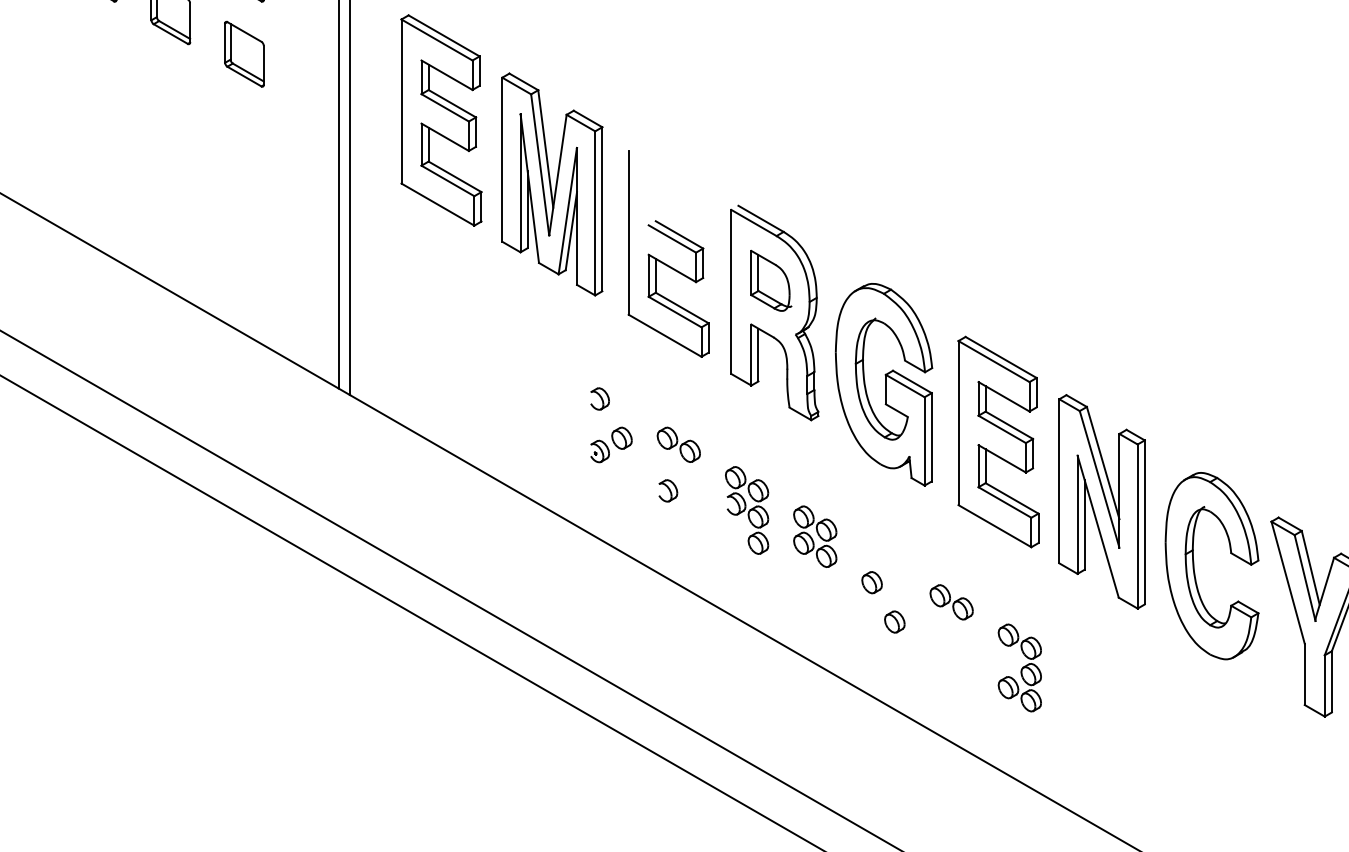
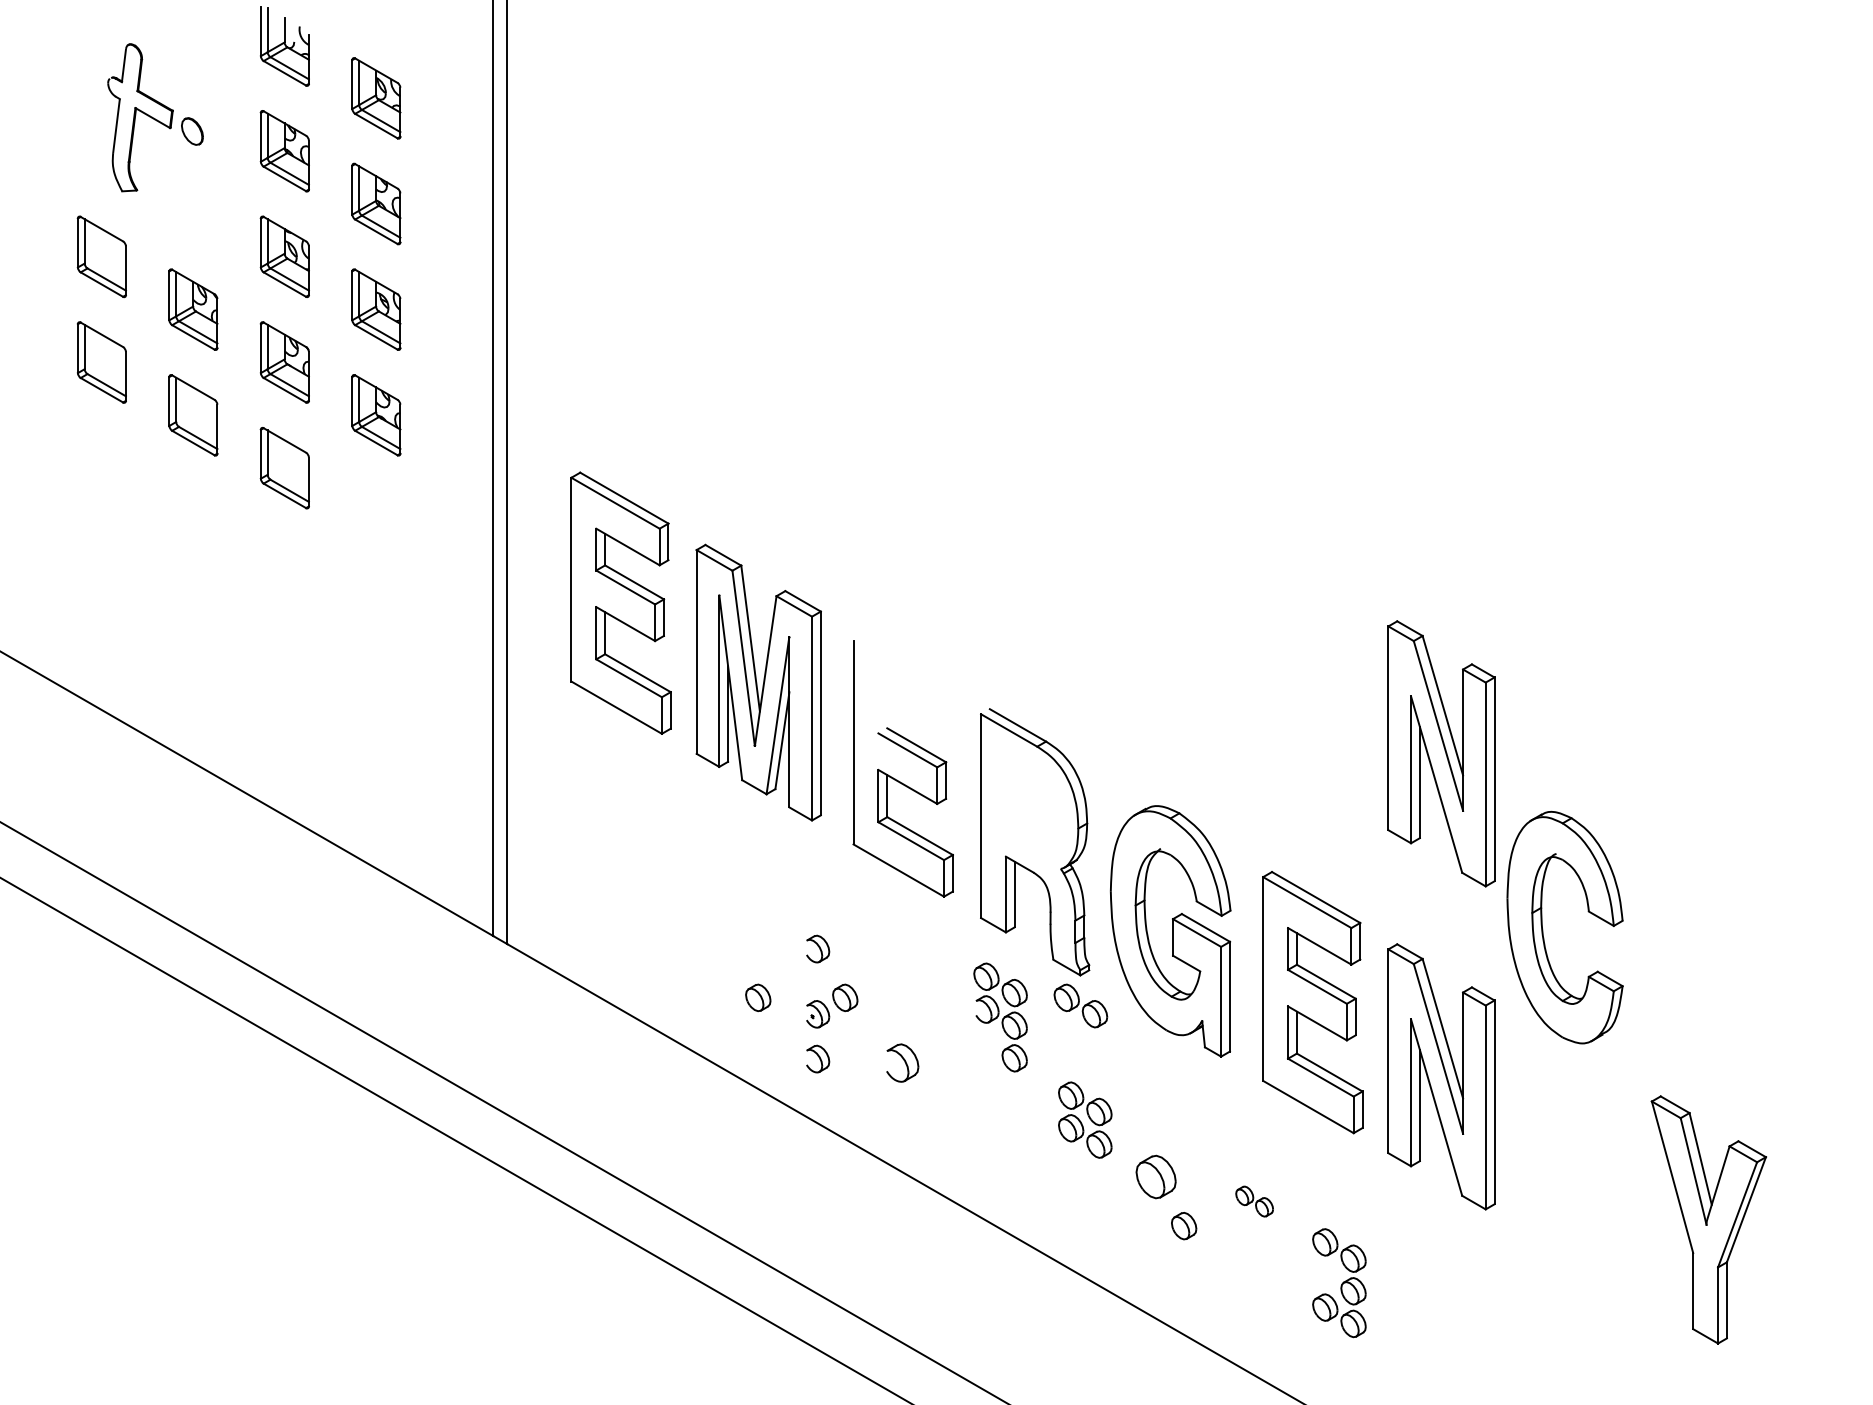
part: (244, 53) -> (376, 520), removed
part: (1102, 241) -> (1441, 753), added
part: (771, 280) -> (1030, 802), removed
part: (552, 437) -> (758, 997), added
part: (678, 444) -> (1080, 1005), moved
part: (600, 487) -> (818, 1058), added
part: (668, 491) -> (902, 1063), size x1.4
part: (746, 510) -> (1000, 1017), moved
part: (1194, 567) -> (1543, 929), moved
part: (871, 582) -> (1155, 1177), size x1.6
part: (951, 602) -> (1254, 1201), size x0.7

